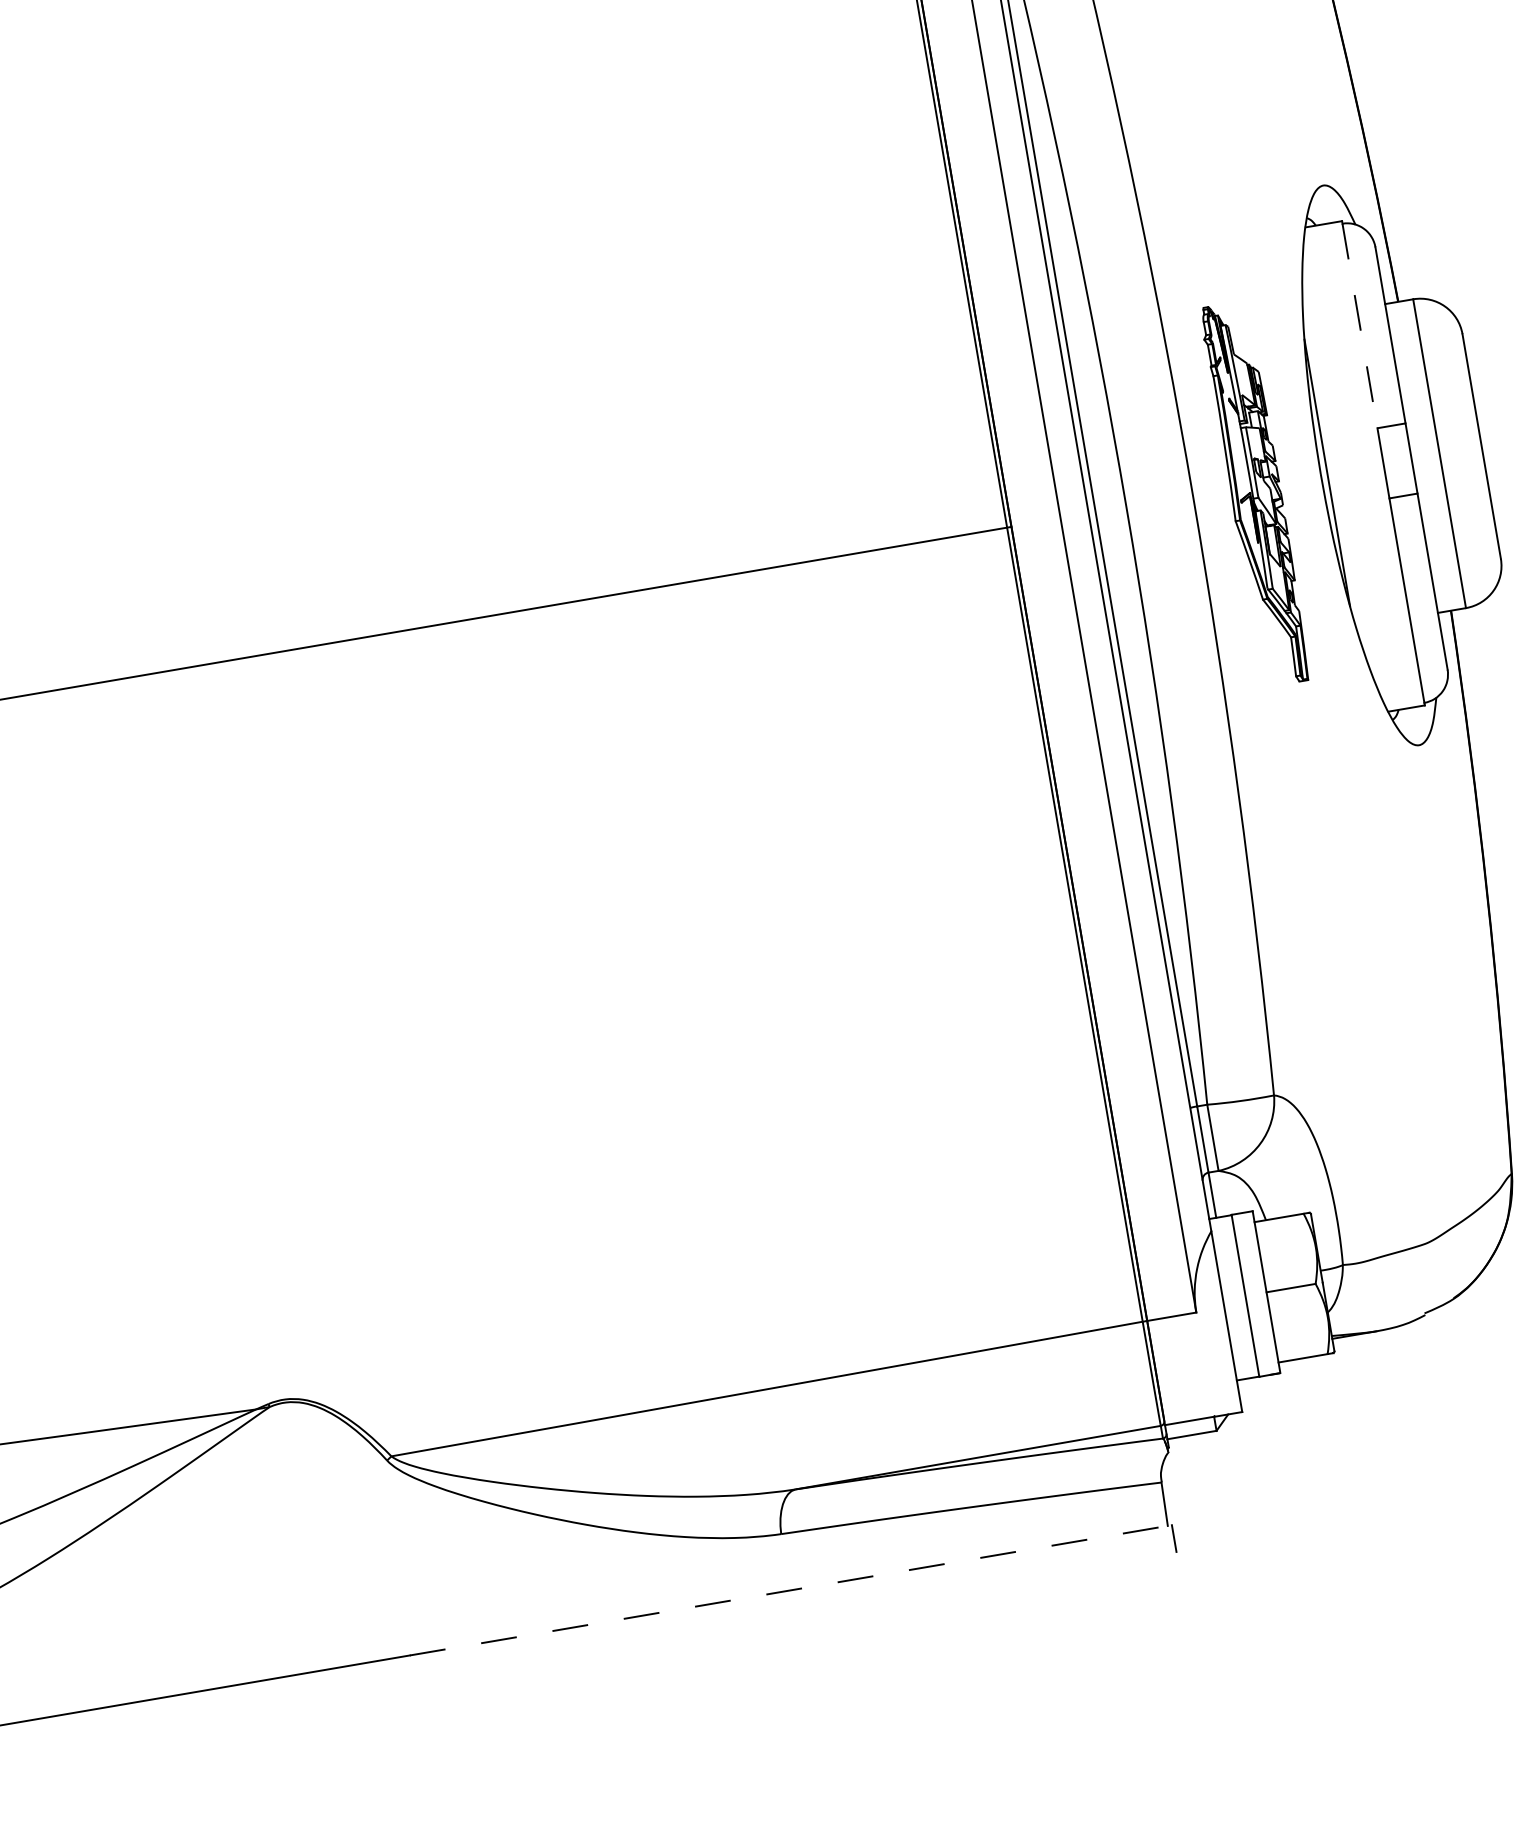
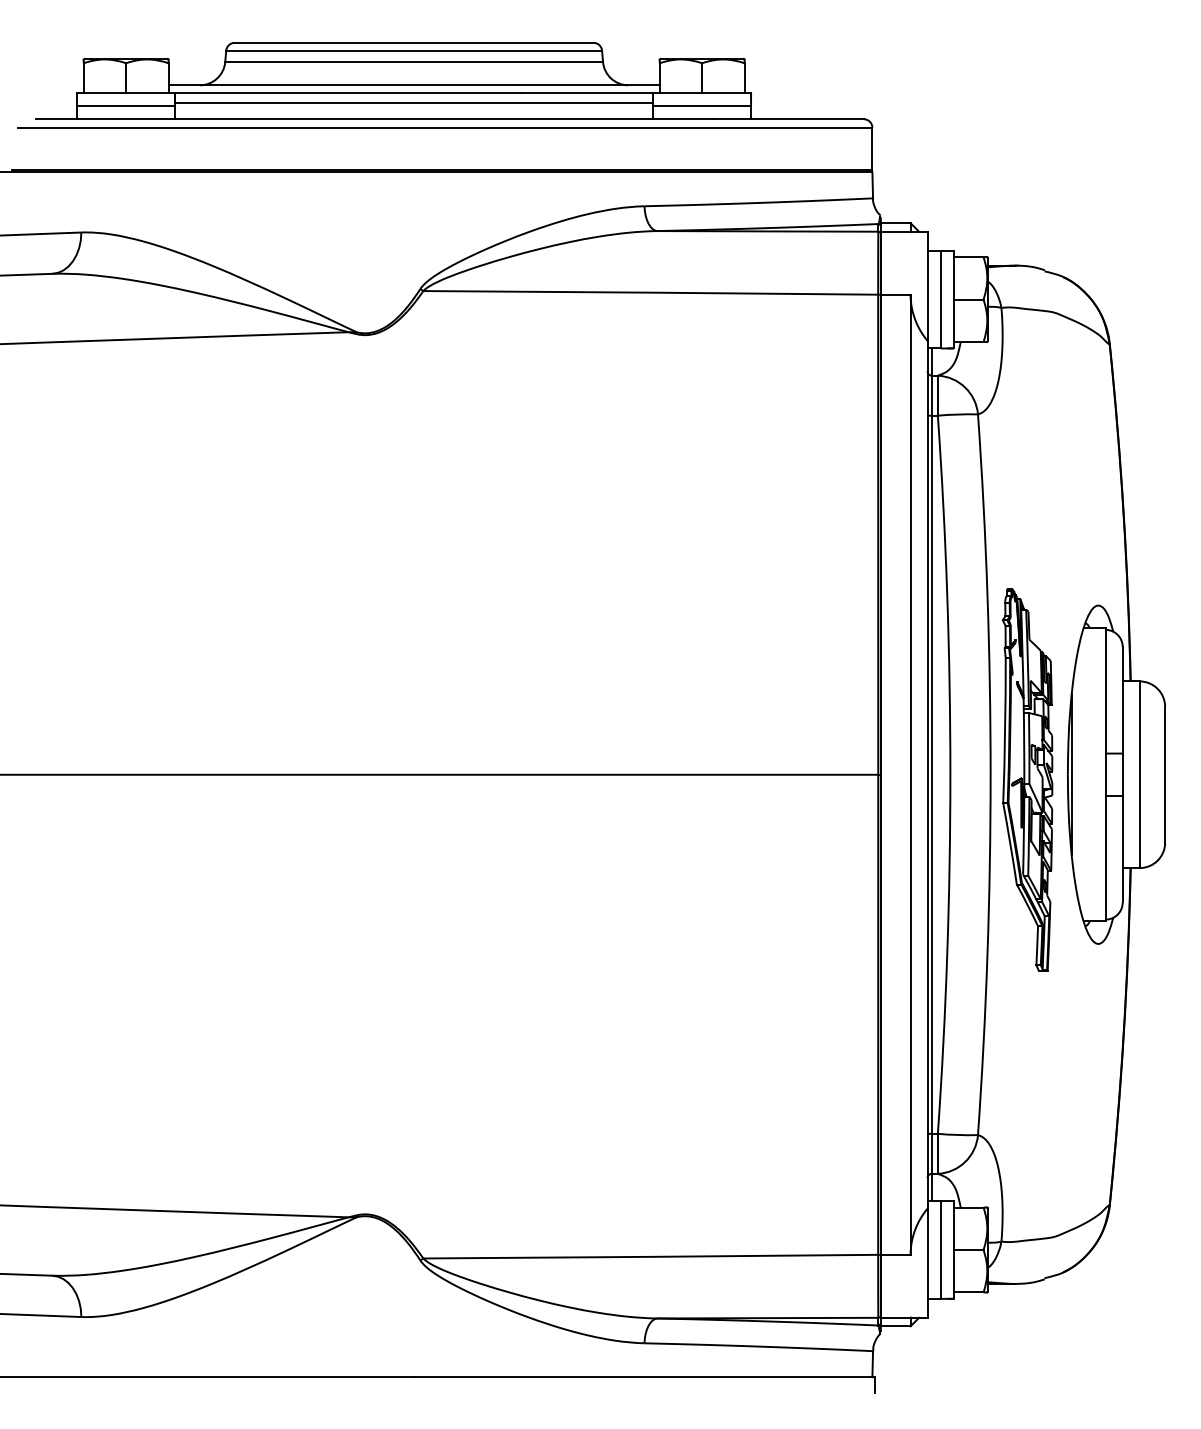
line: (1359, 325) -> (1105, 691), dashed -> solid
part: (1255, 493) -> (1027, 779), size x1.67
line: (792, 1590) -> (645, 1377), dashed -> solid

